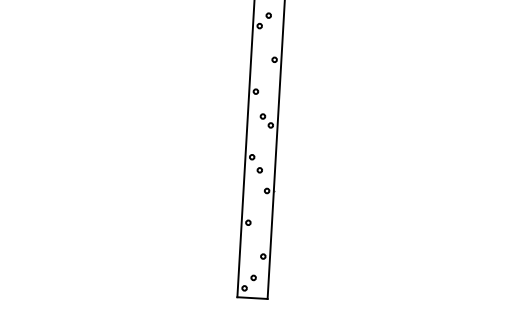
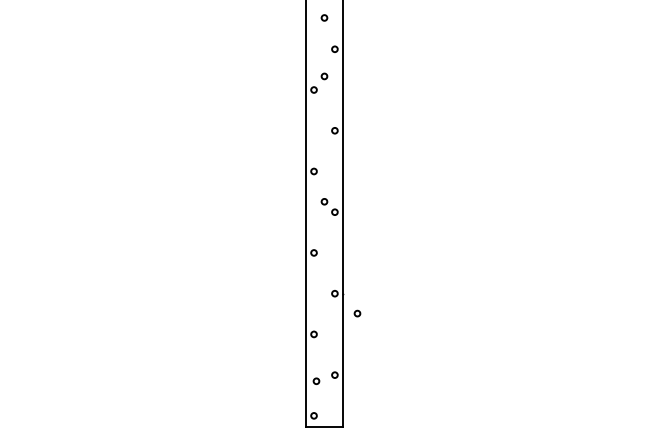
circle: (259, 170) -> (357, 313), moved
circle: (253, 277) -> (316, 380), moved

